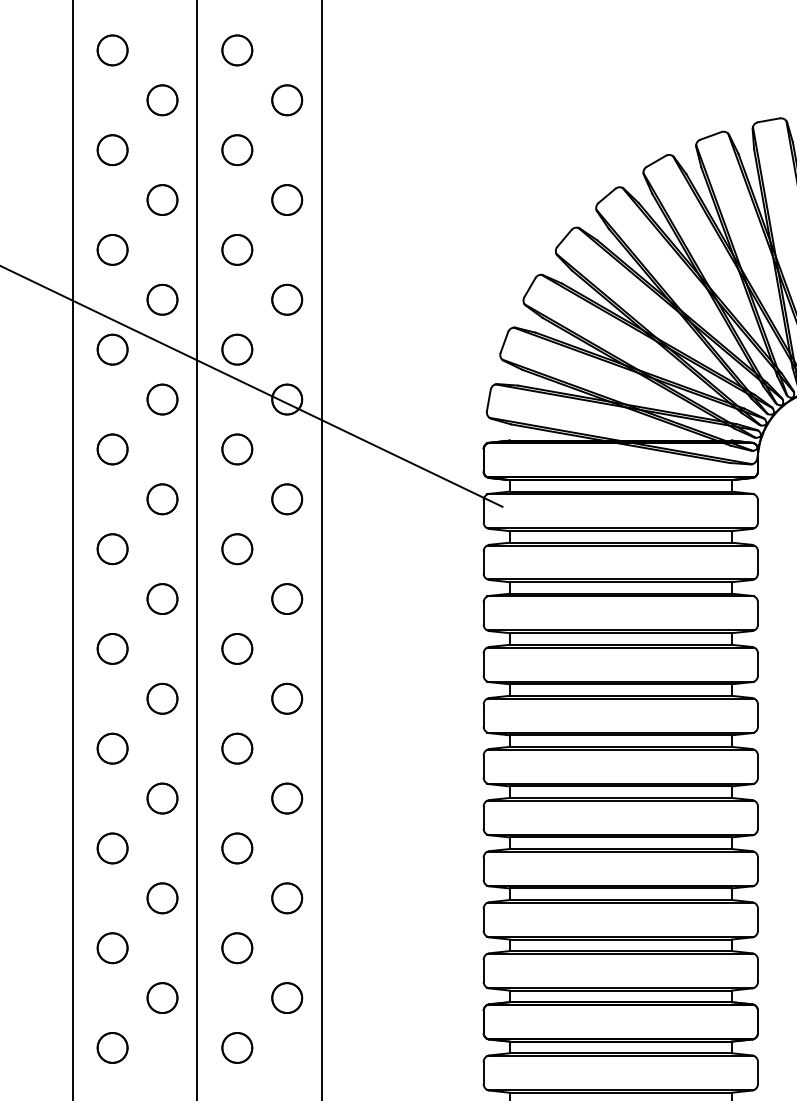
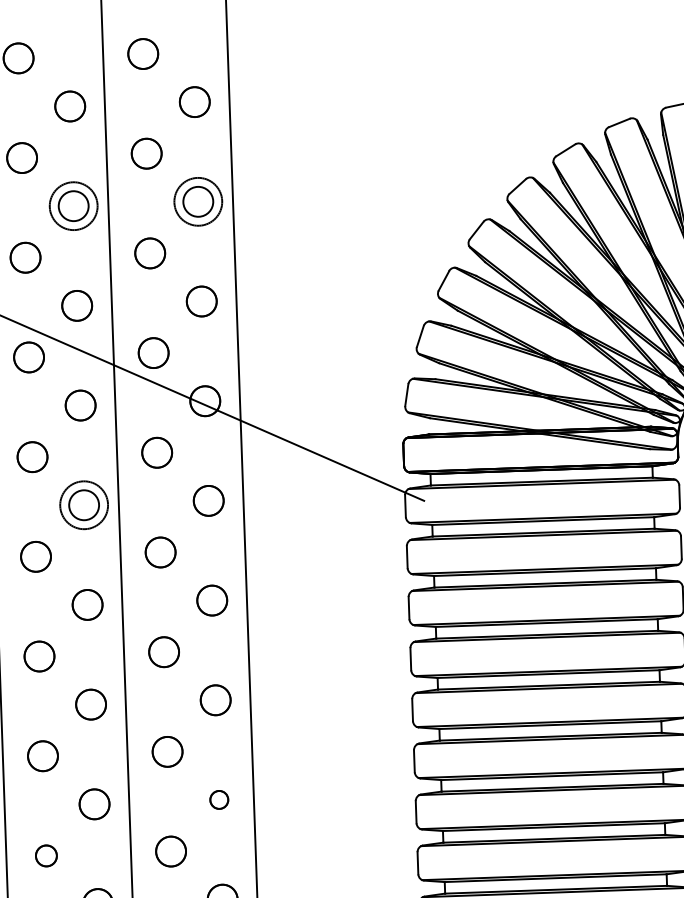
circle: (162, 200) -> (73, 206), size x1.6
circle: (287, 200) -> (198, 202), size x1.6
circle: (162, 499) -> (84, 505), size x1.6
part: (287, 798) -> (219, 799), size x0.6
part: (112, 848) -> (46, 855), size x0.7

